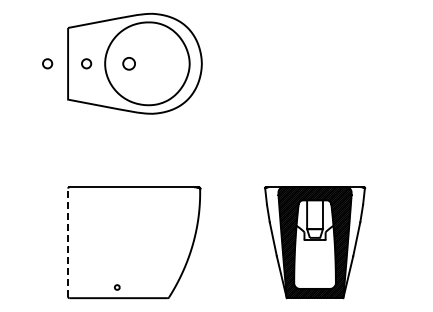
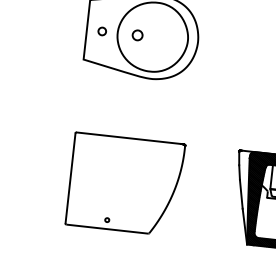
circle: (47, 63) -> (69, 27), removed
line: (68, 242) -> (70, 178), dashed -> solid

